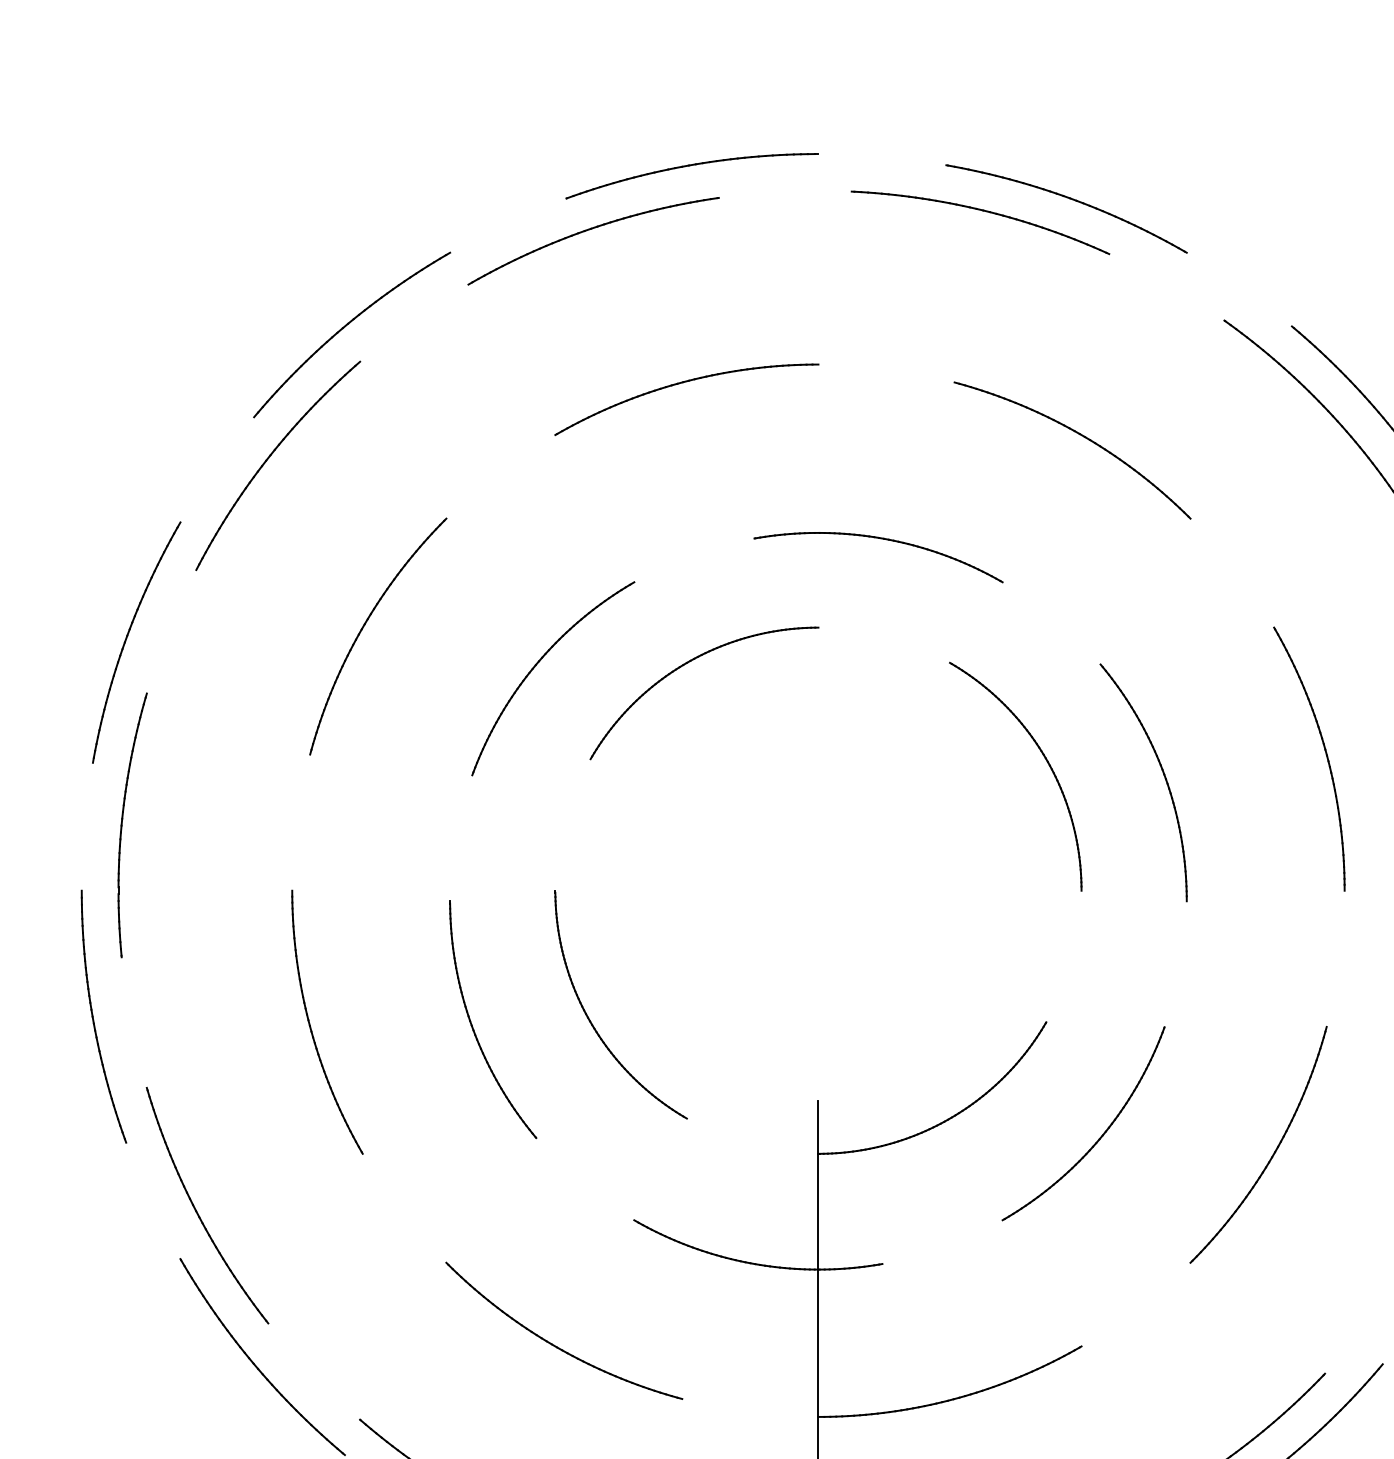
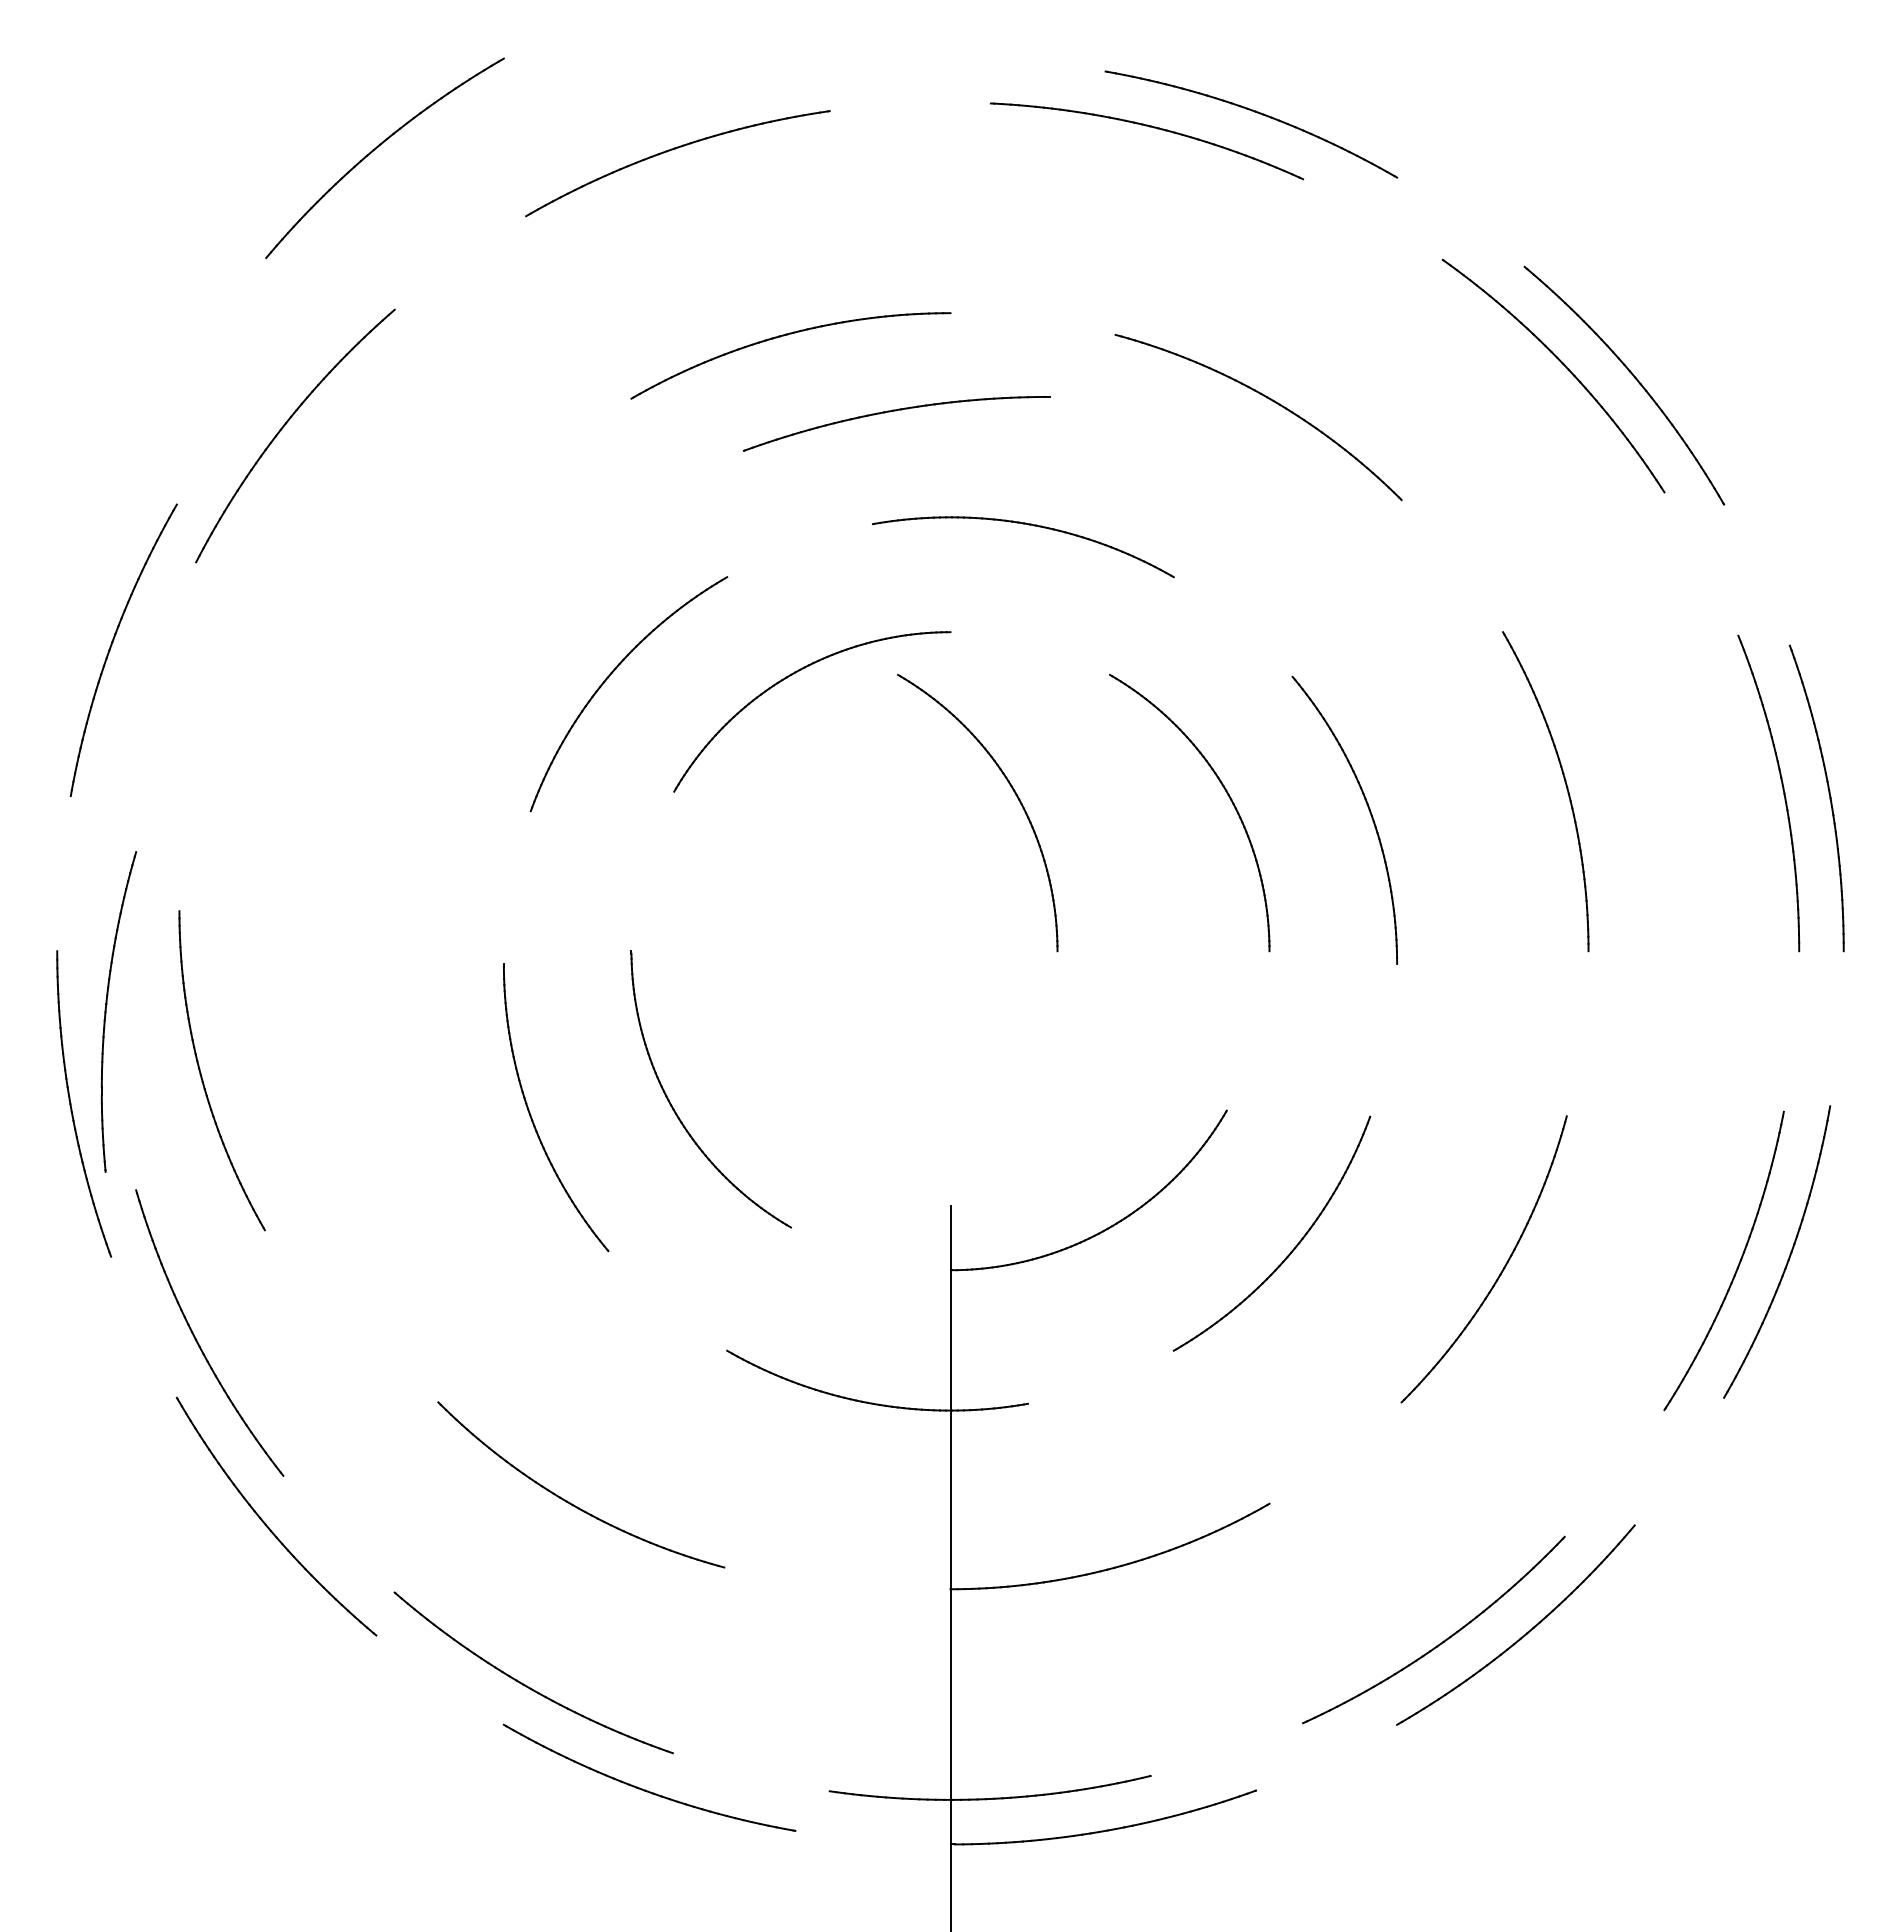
part: (691, 166) -> (895, 411), moved
part: (345, 327) -> (376, 149), moved
part: (363, 628) -> (398, 633), removed
part: (871, 760) -> (1014, 793), added
part: (122, 825) -> (106, 1011), moved
part: (311, 1027) -> (202, 1076), moved
part: (557, 1346) -> (572, 1503), moved

